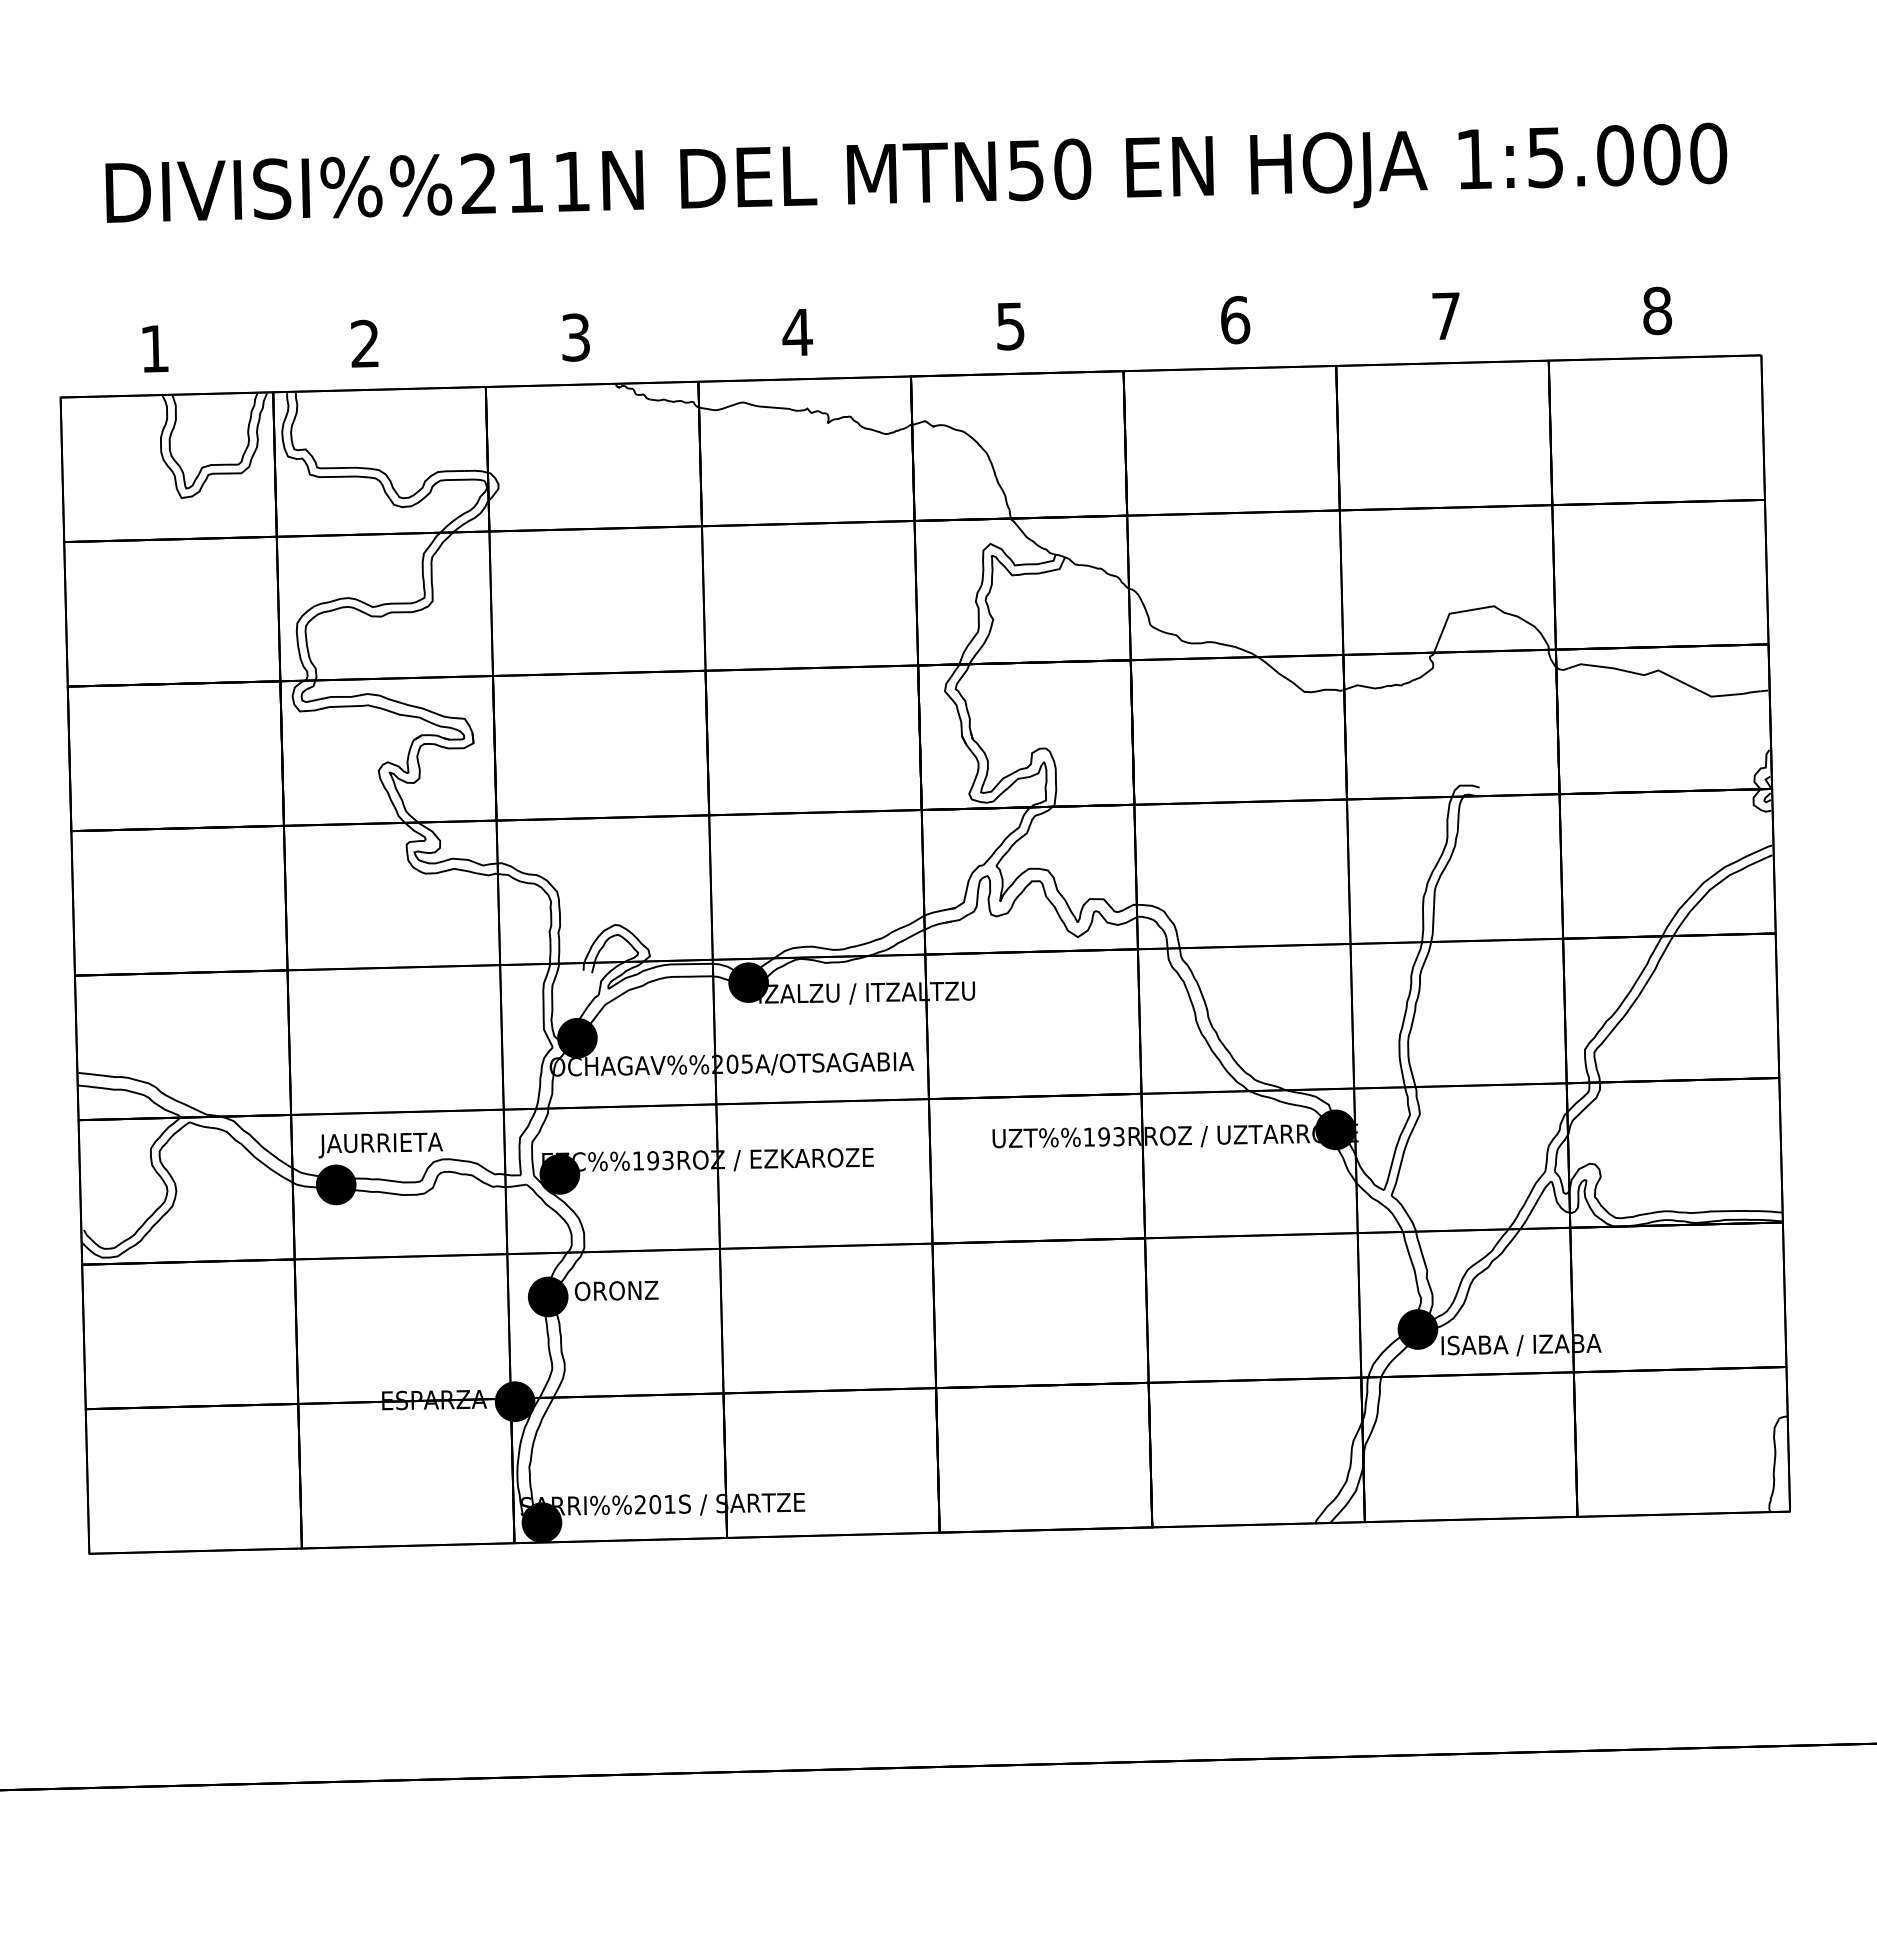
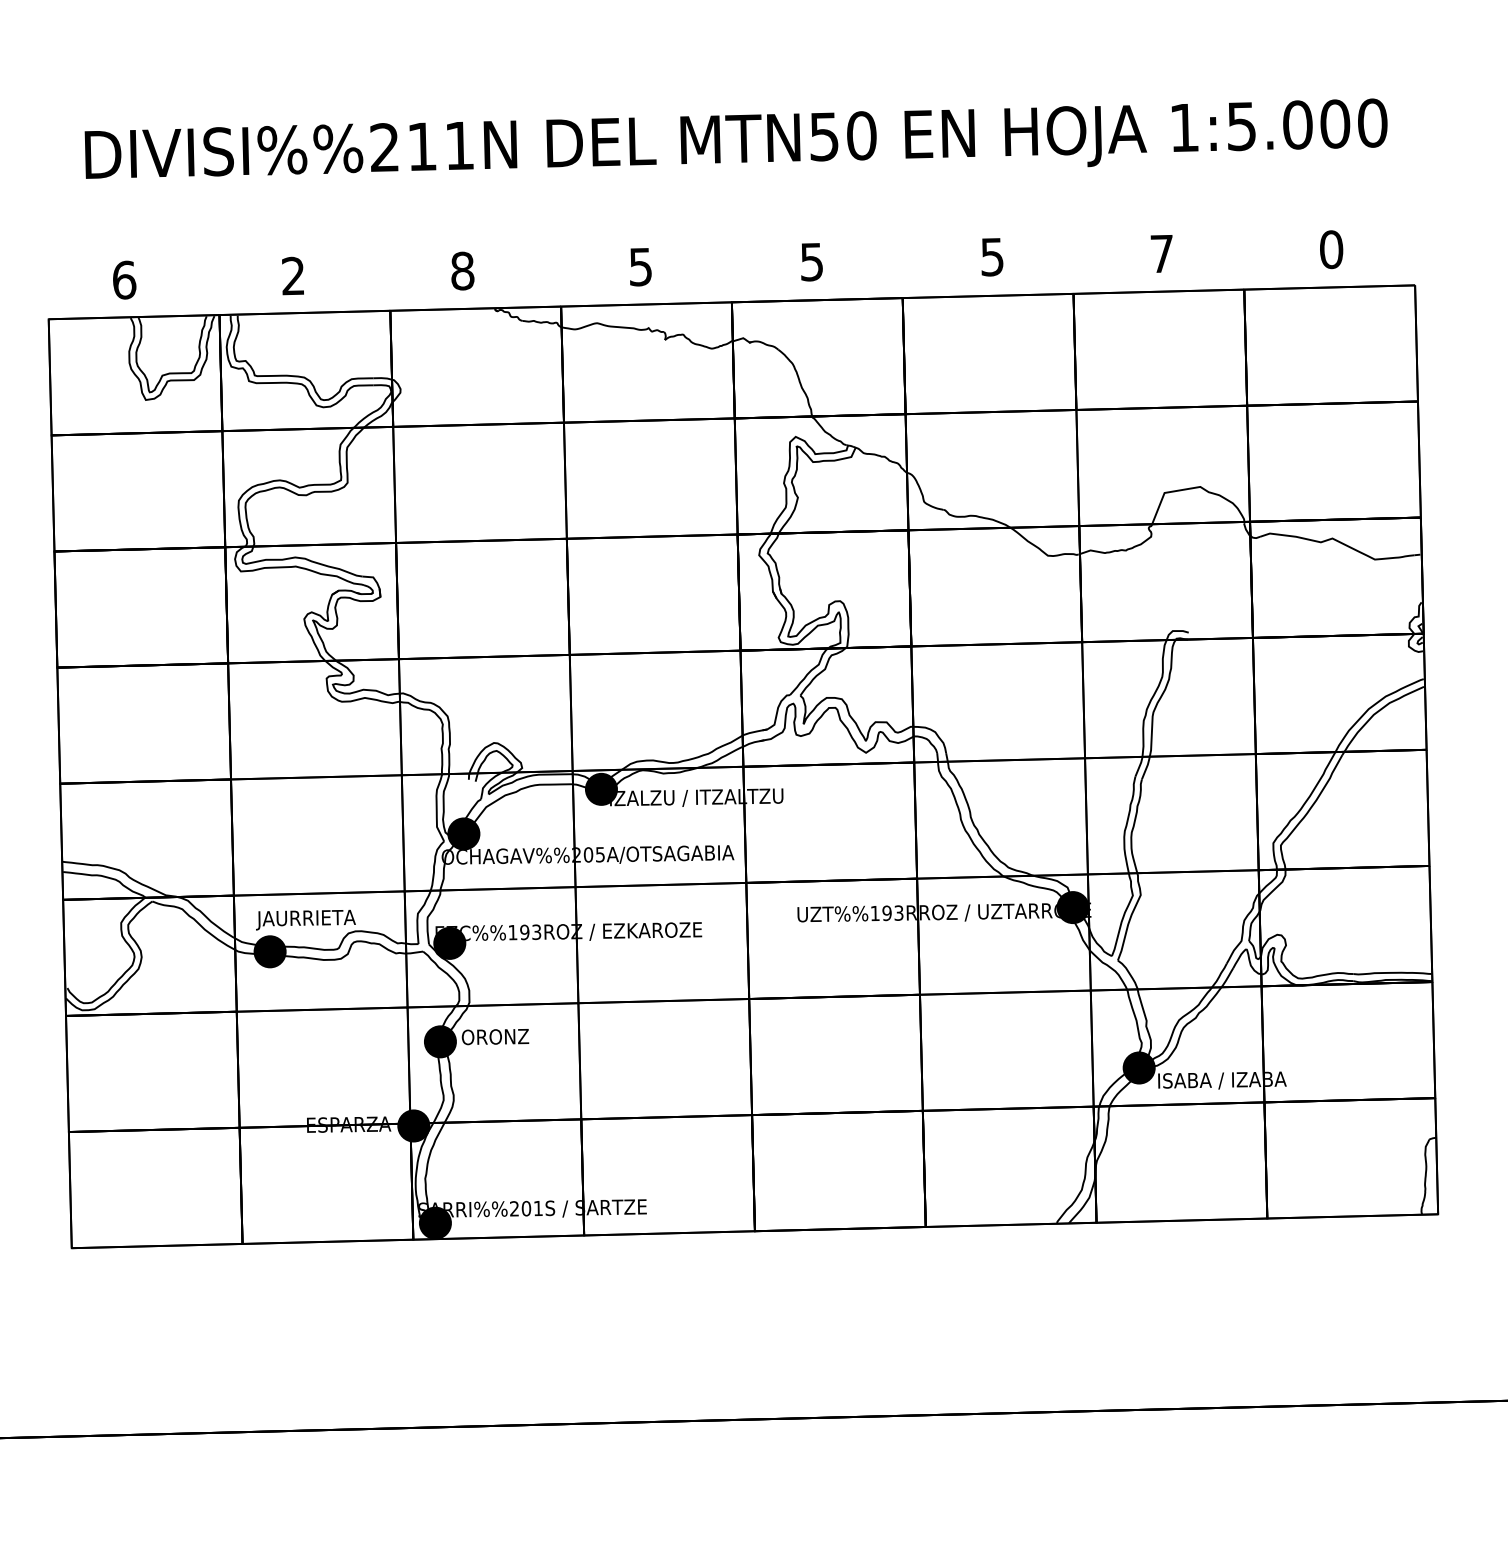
text: (1657, 310) -> (1331, 249), 8 -> 0
text: (1235, 320) -> (992, 257), 6 -> 5
text: (797, 332) -> (640, 267), 4 -> 5
text: (575, 337) -> (462, 271), 3 -> 8
text: (154, 348) -> (124, 279), 1 -> 6

